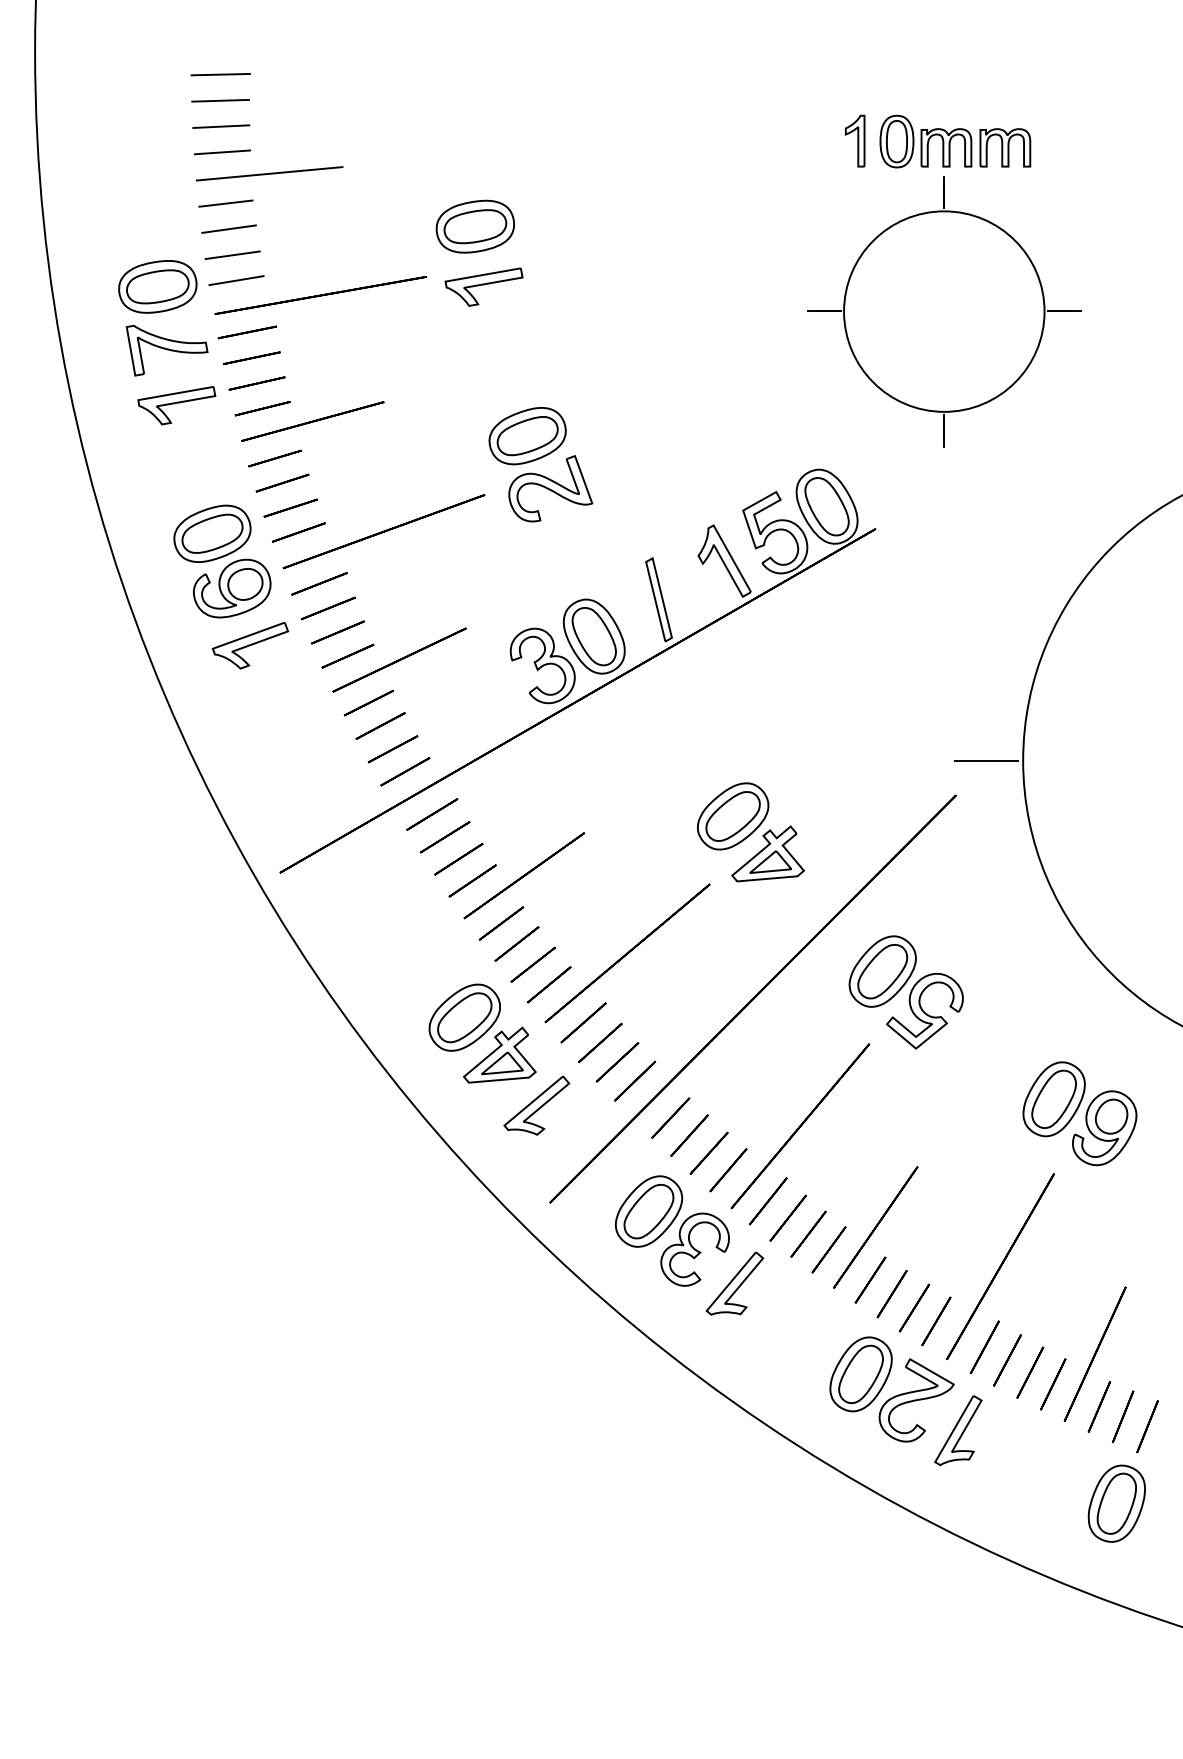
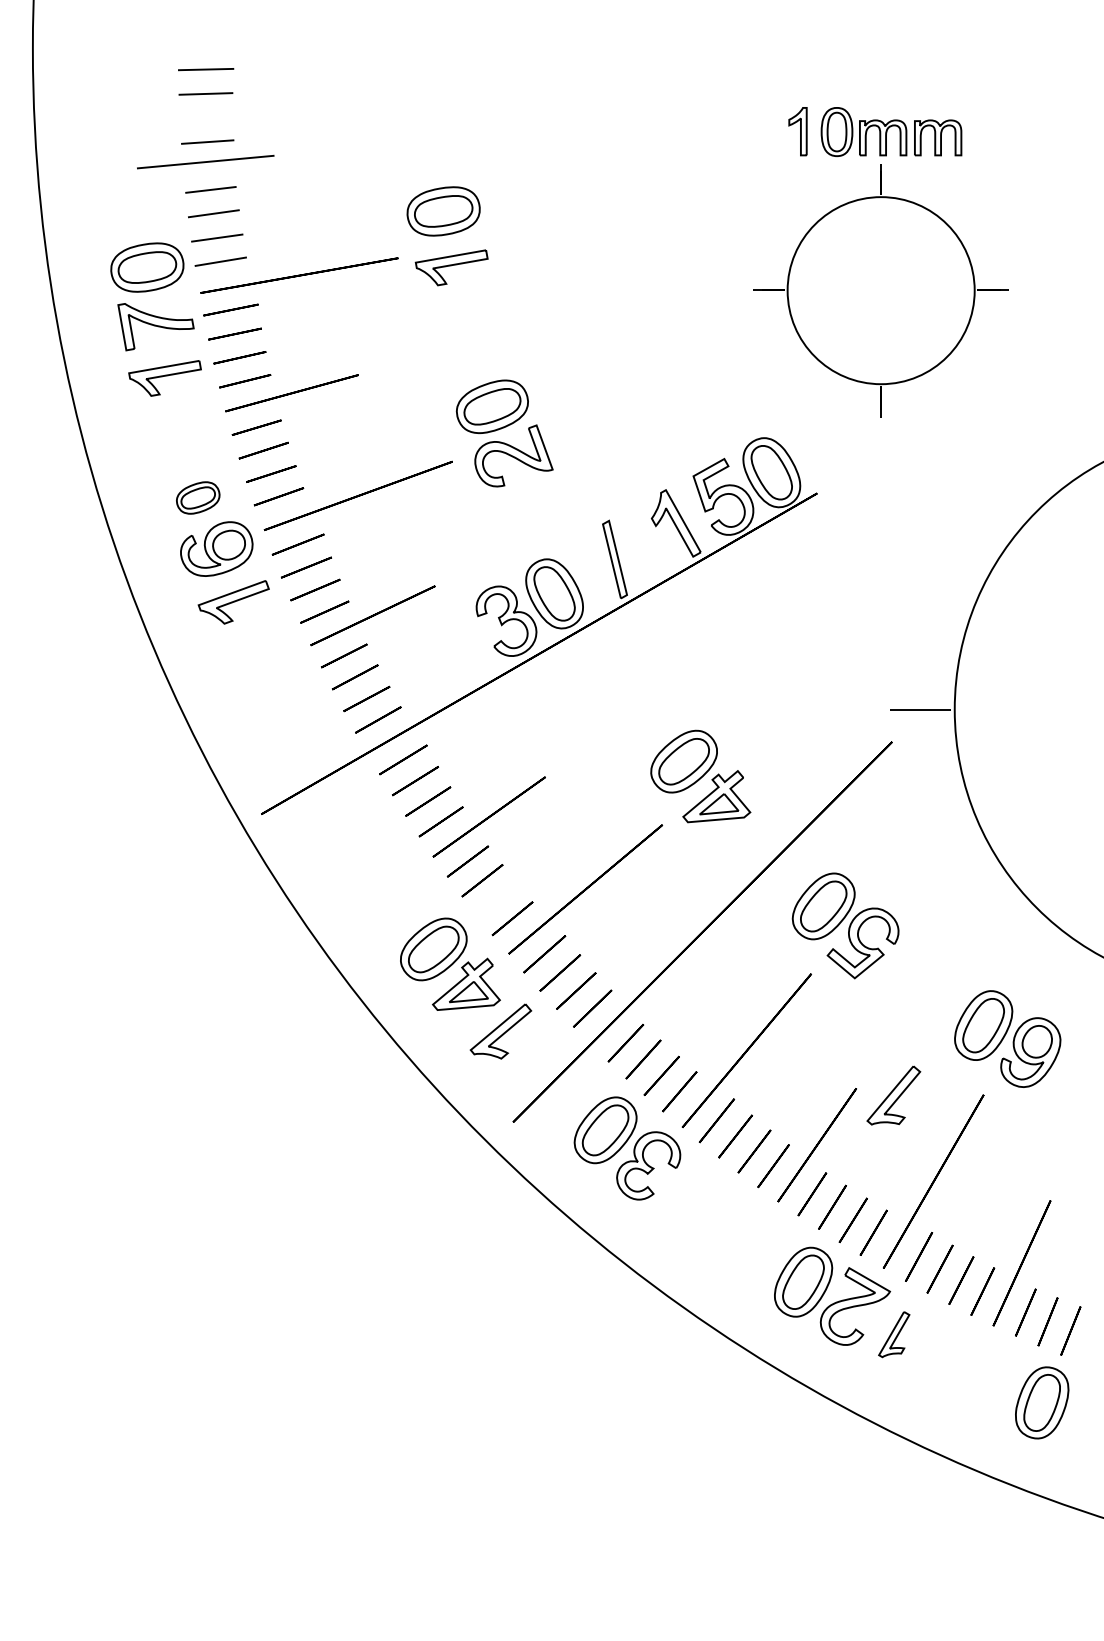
line: (221, 127) -> (206, 118), removed
line: (269, 173) -> (205, 161), moved
part: (211, 533) -> (197, 497), size x0.6
line: (533, 964) -> (497, 899), removed
part: (734, 1283) -> (893, 1095), moved
part: (957, 1430) -> (893, 1334), size x0.7

